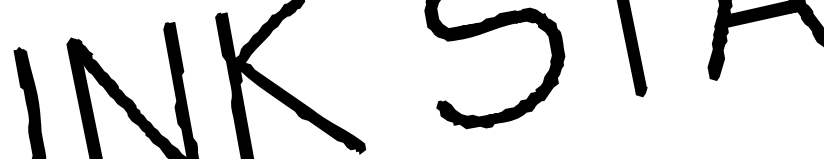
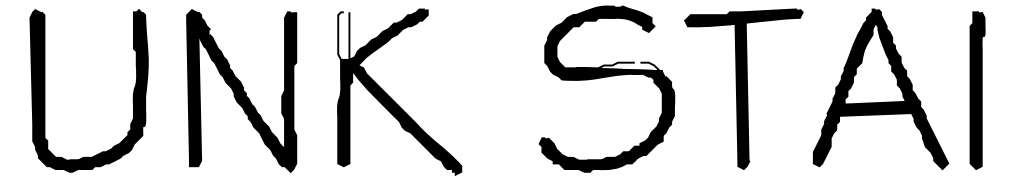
fill: (501, 17) -> (618, 66), removed
fill: (224, 36) -> (343, 35), removed

